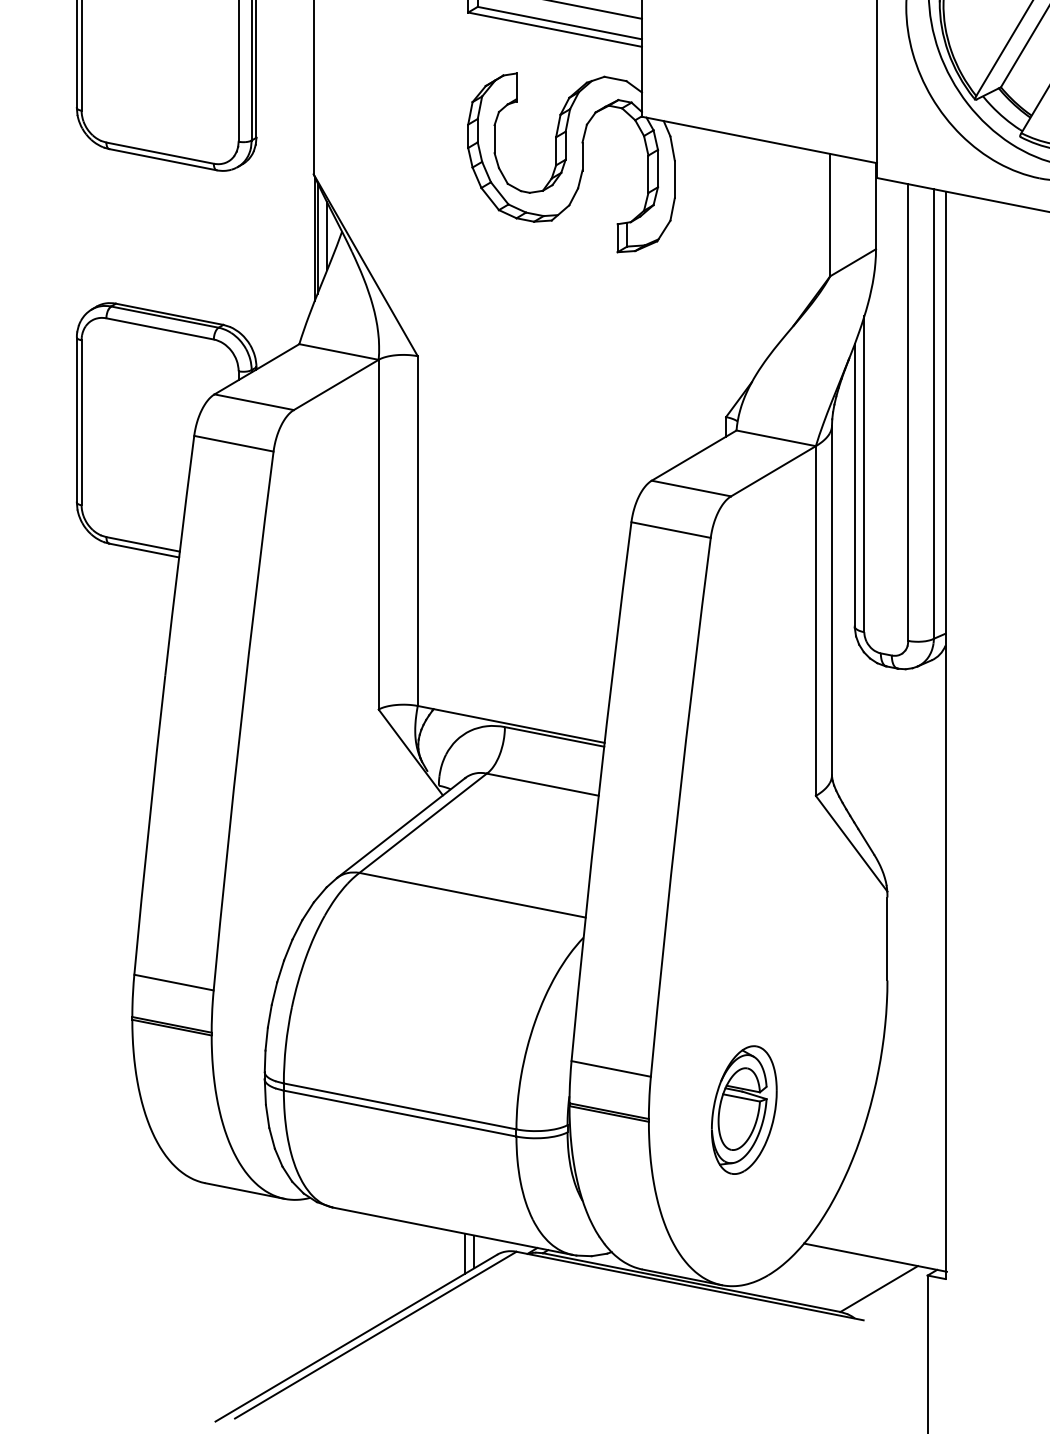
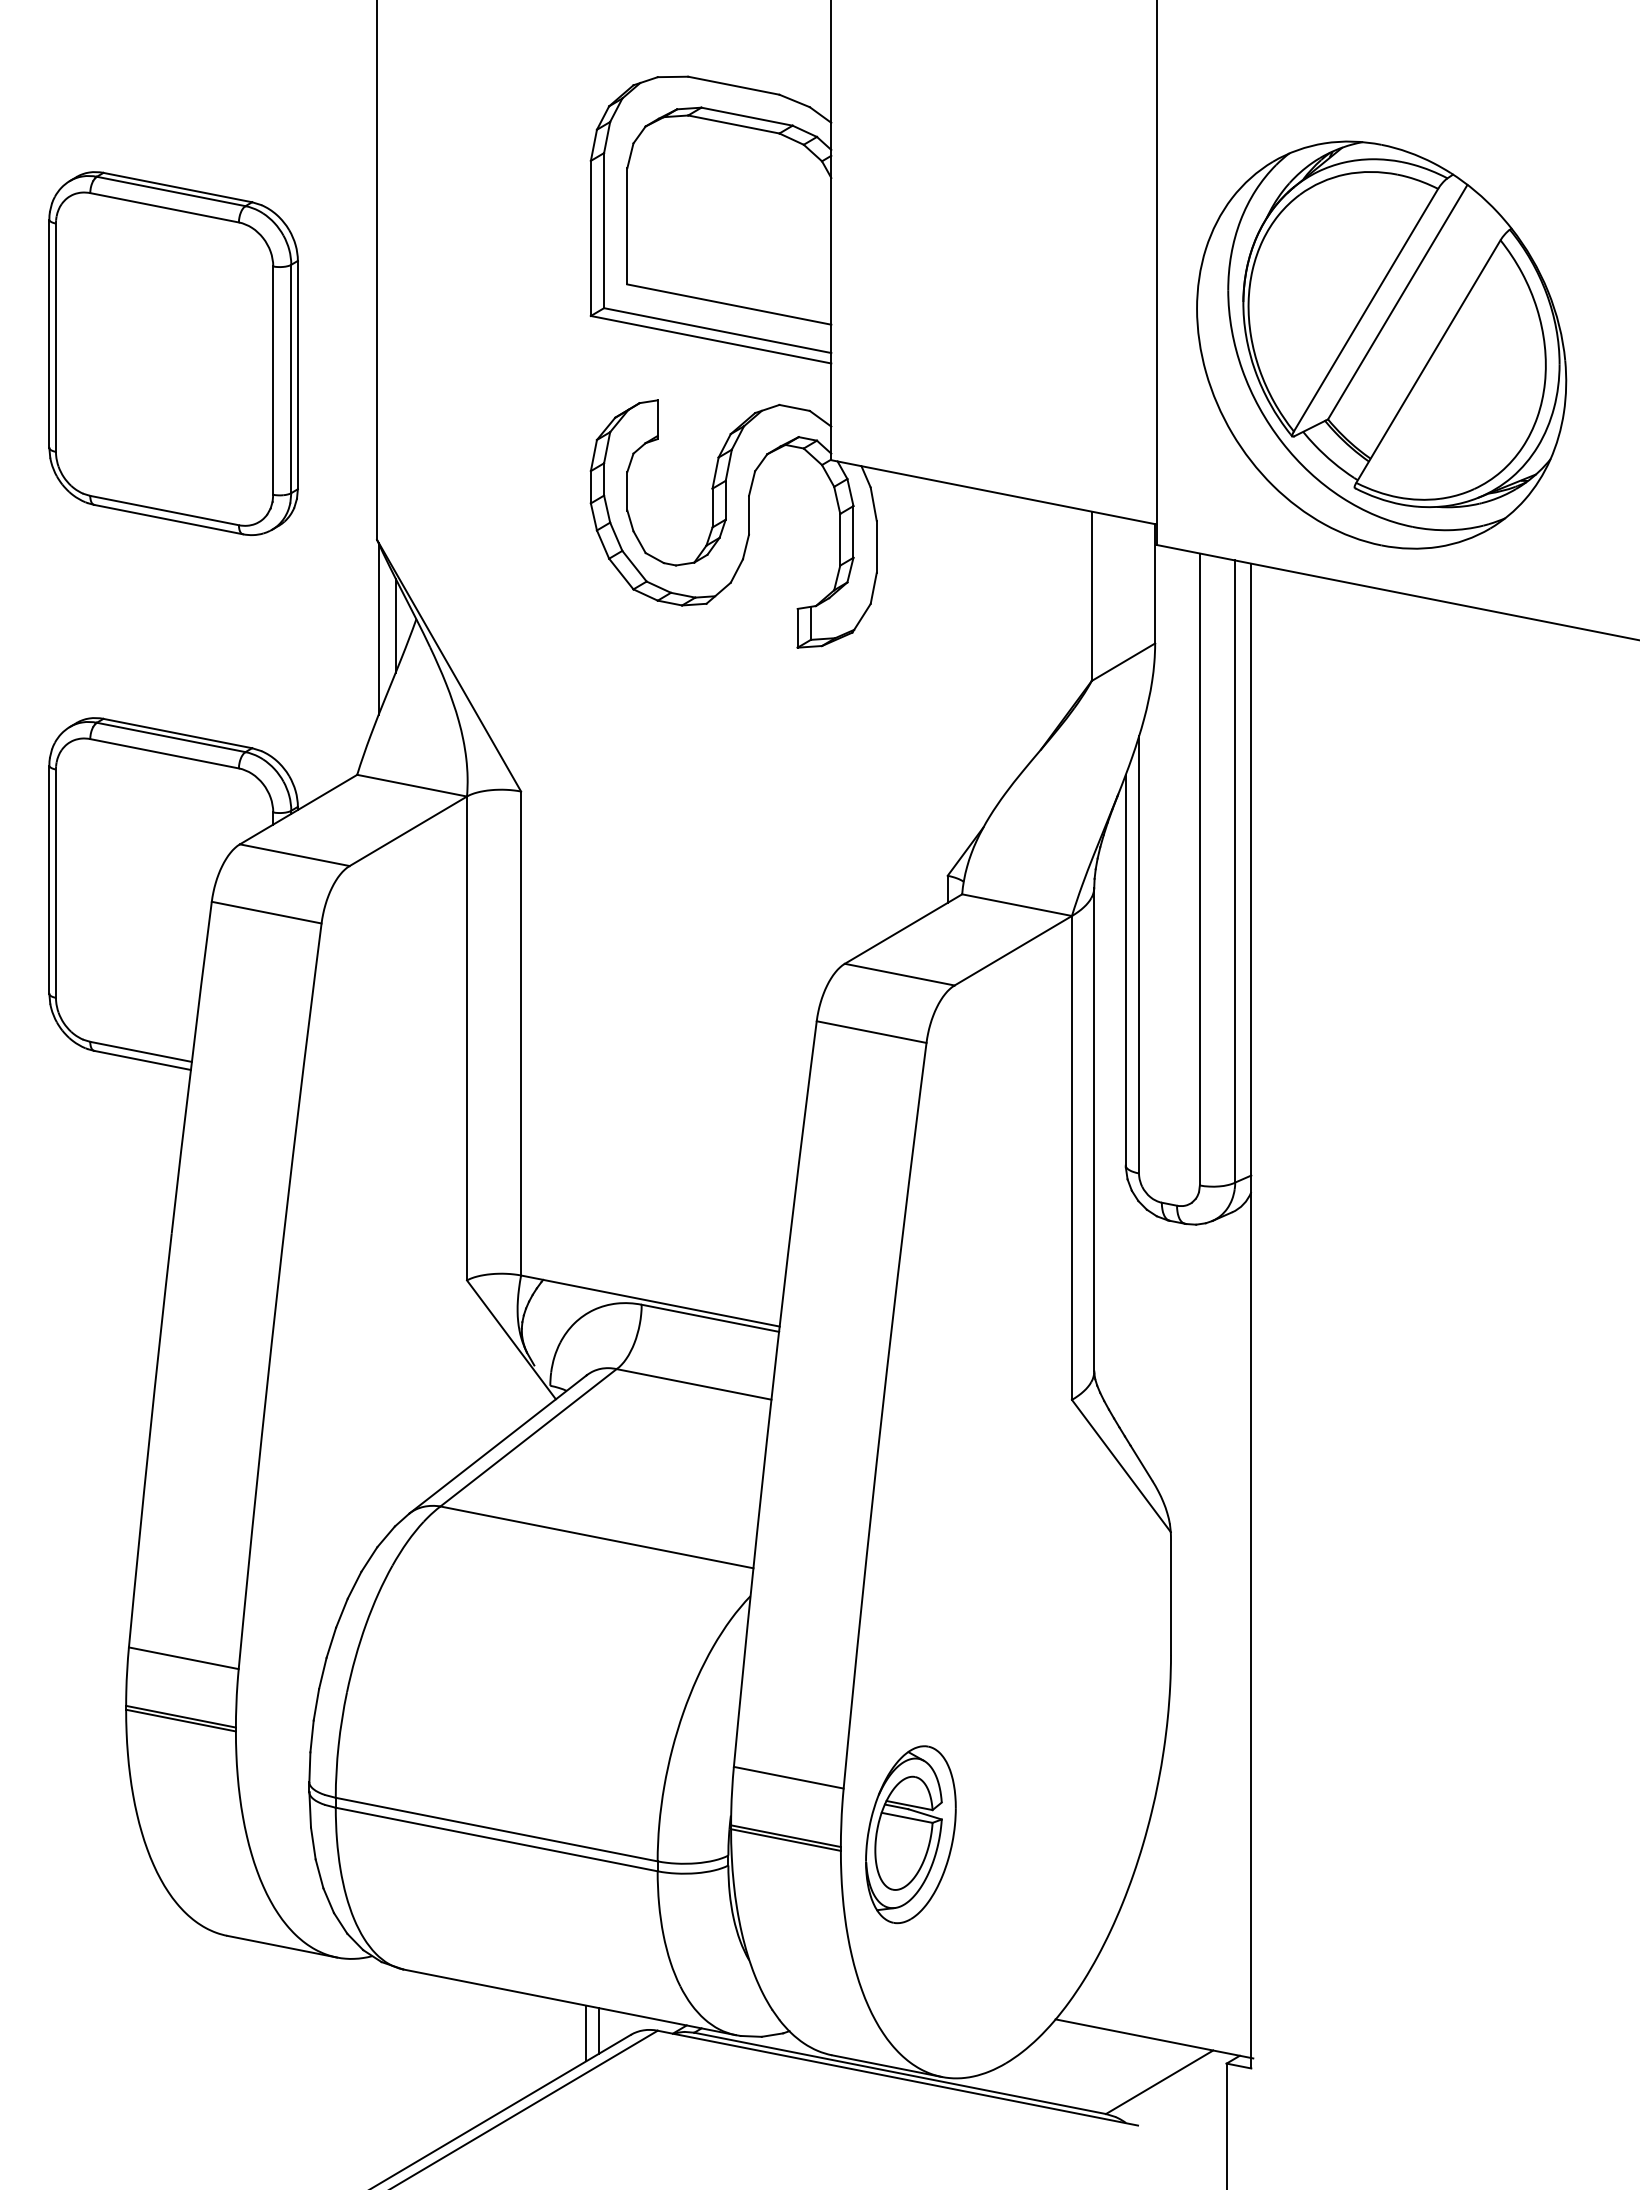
line: (317, 238) -> (382, 628), removed
part: (743, 1109) -> (910, 1834), moved

